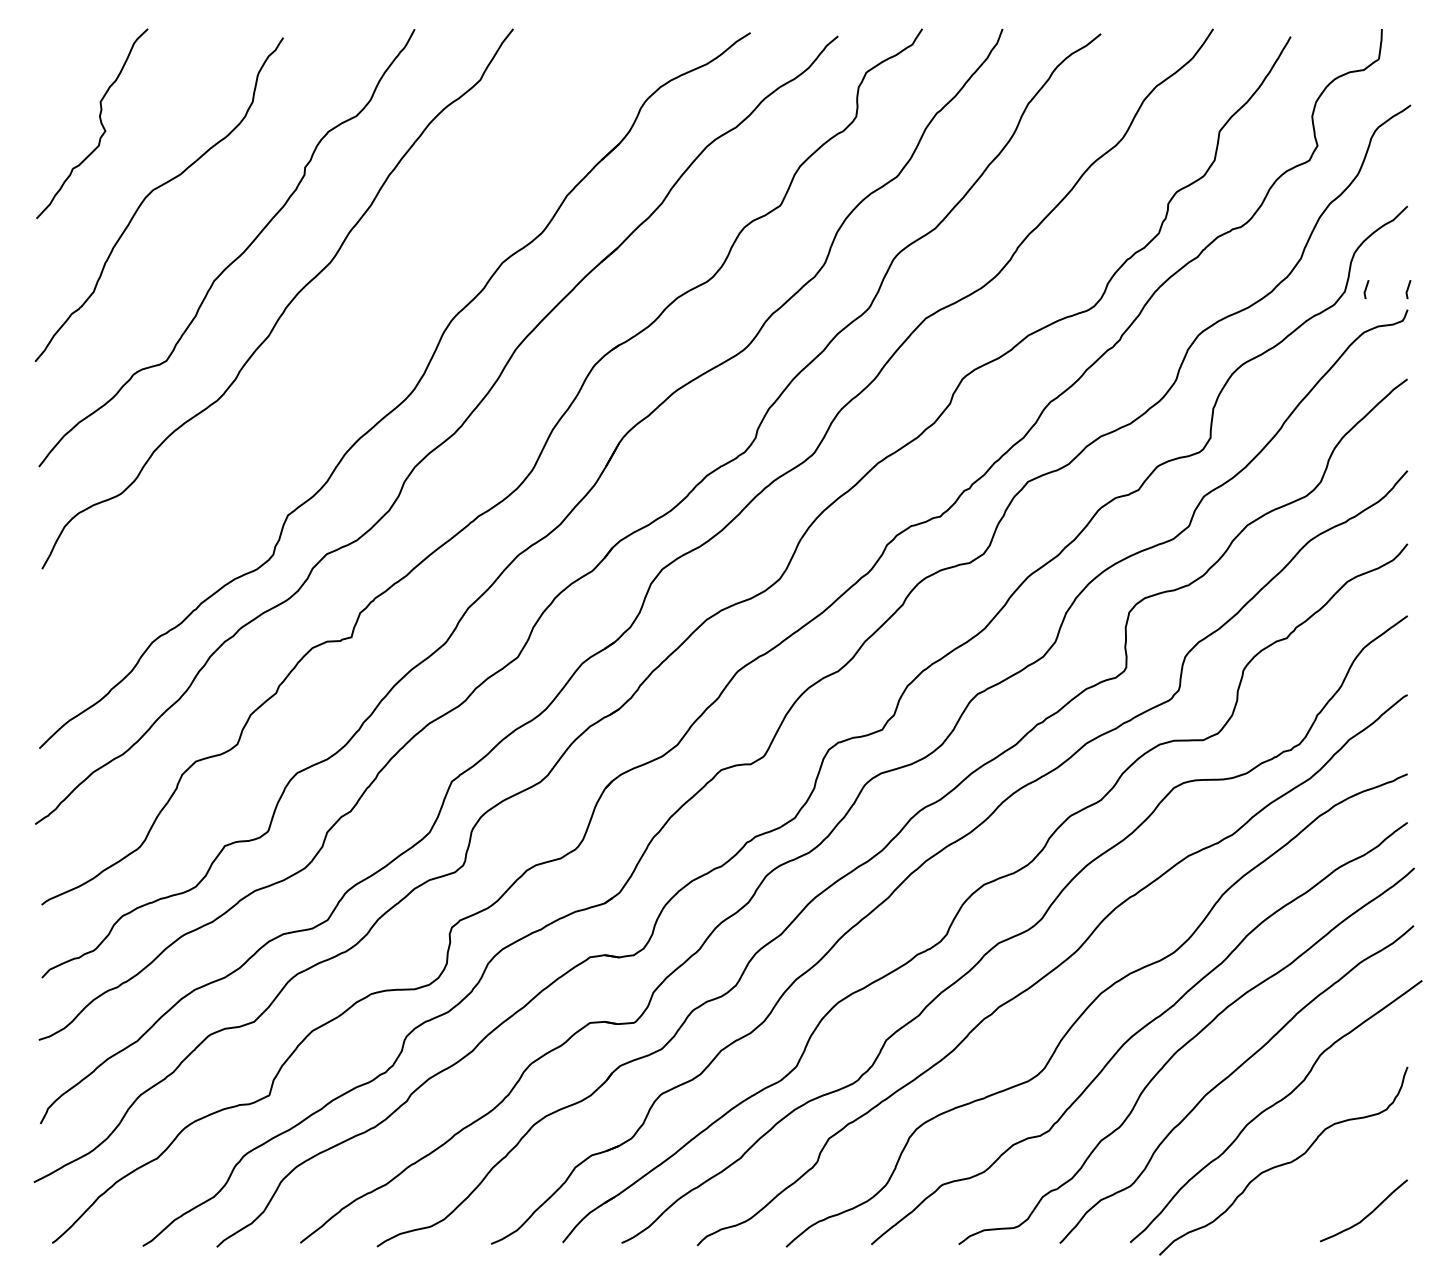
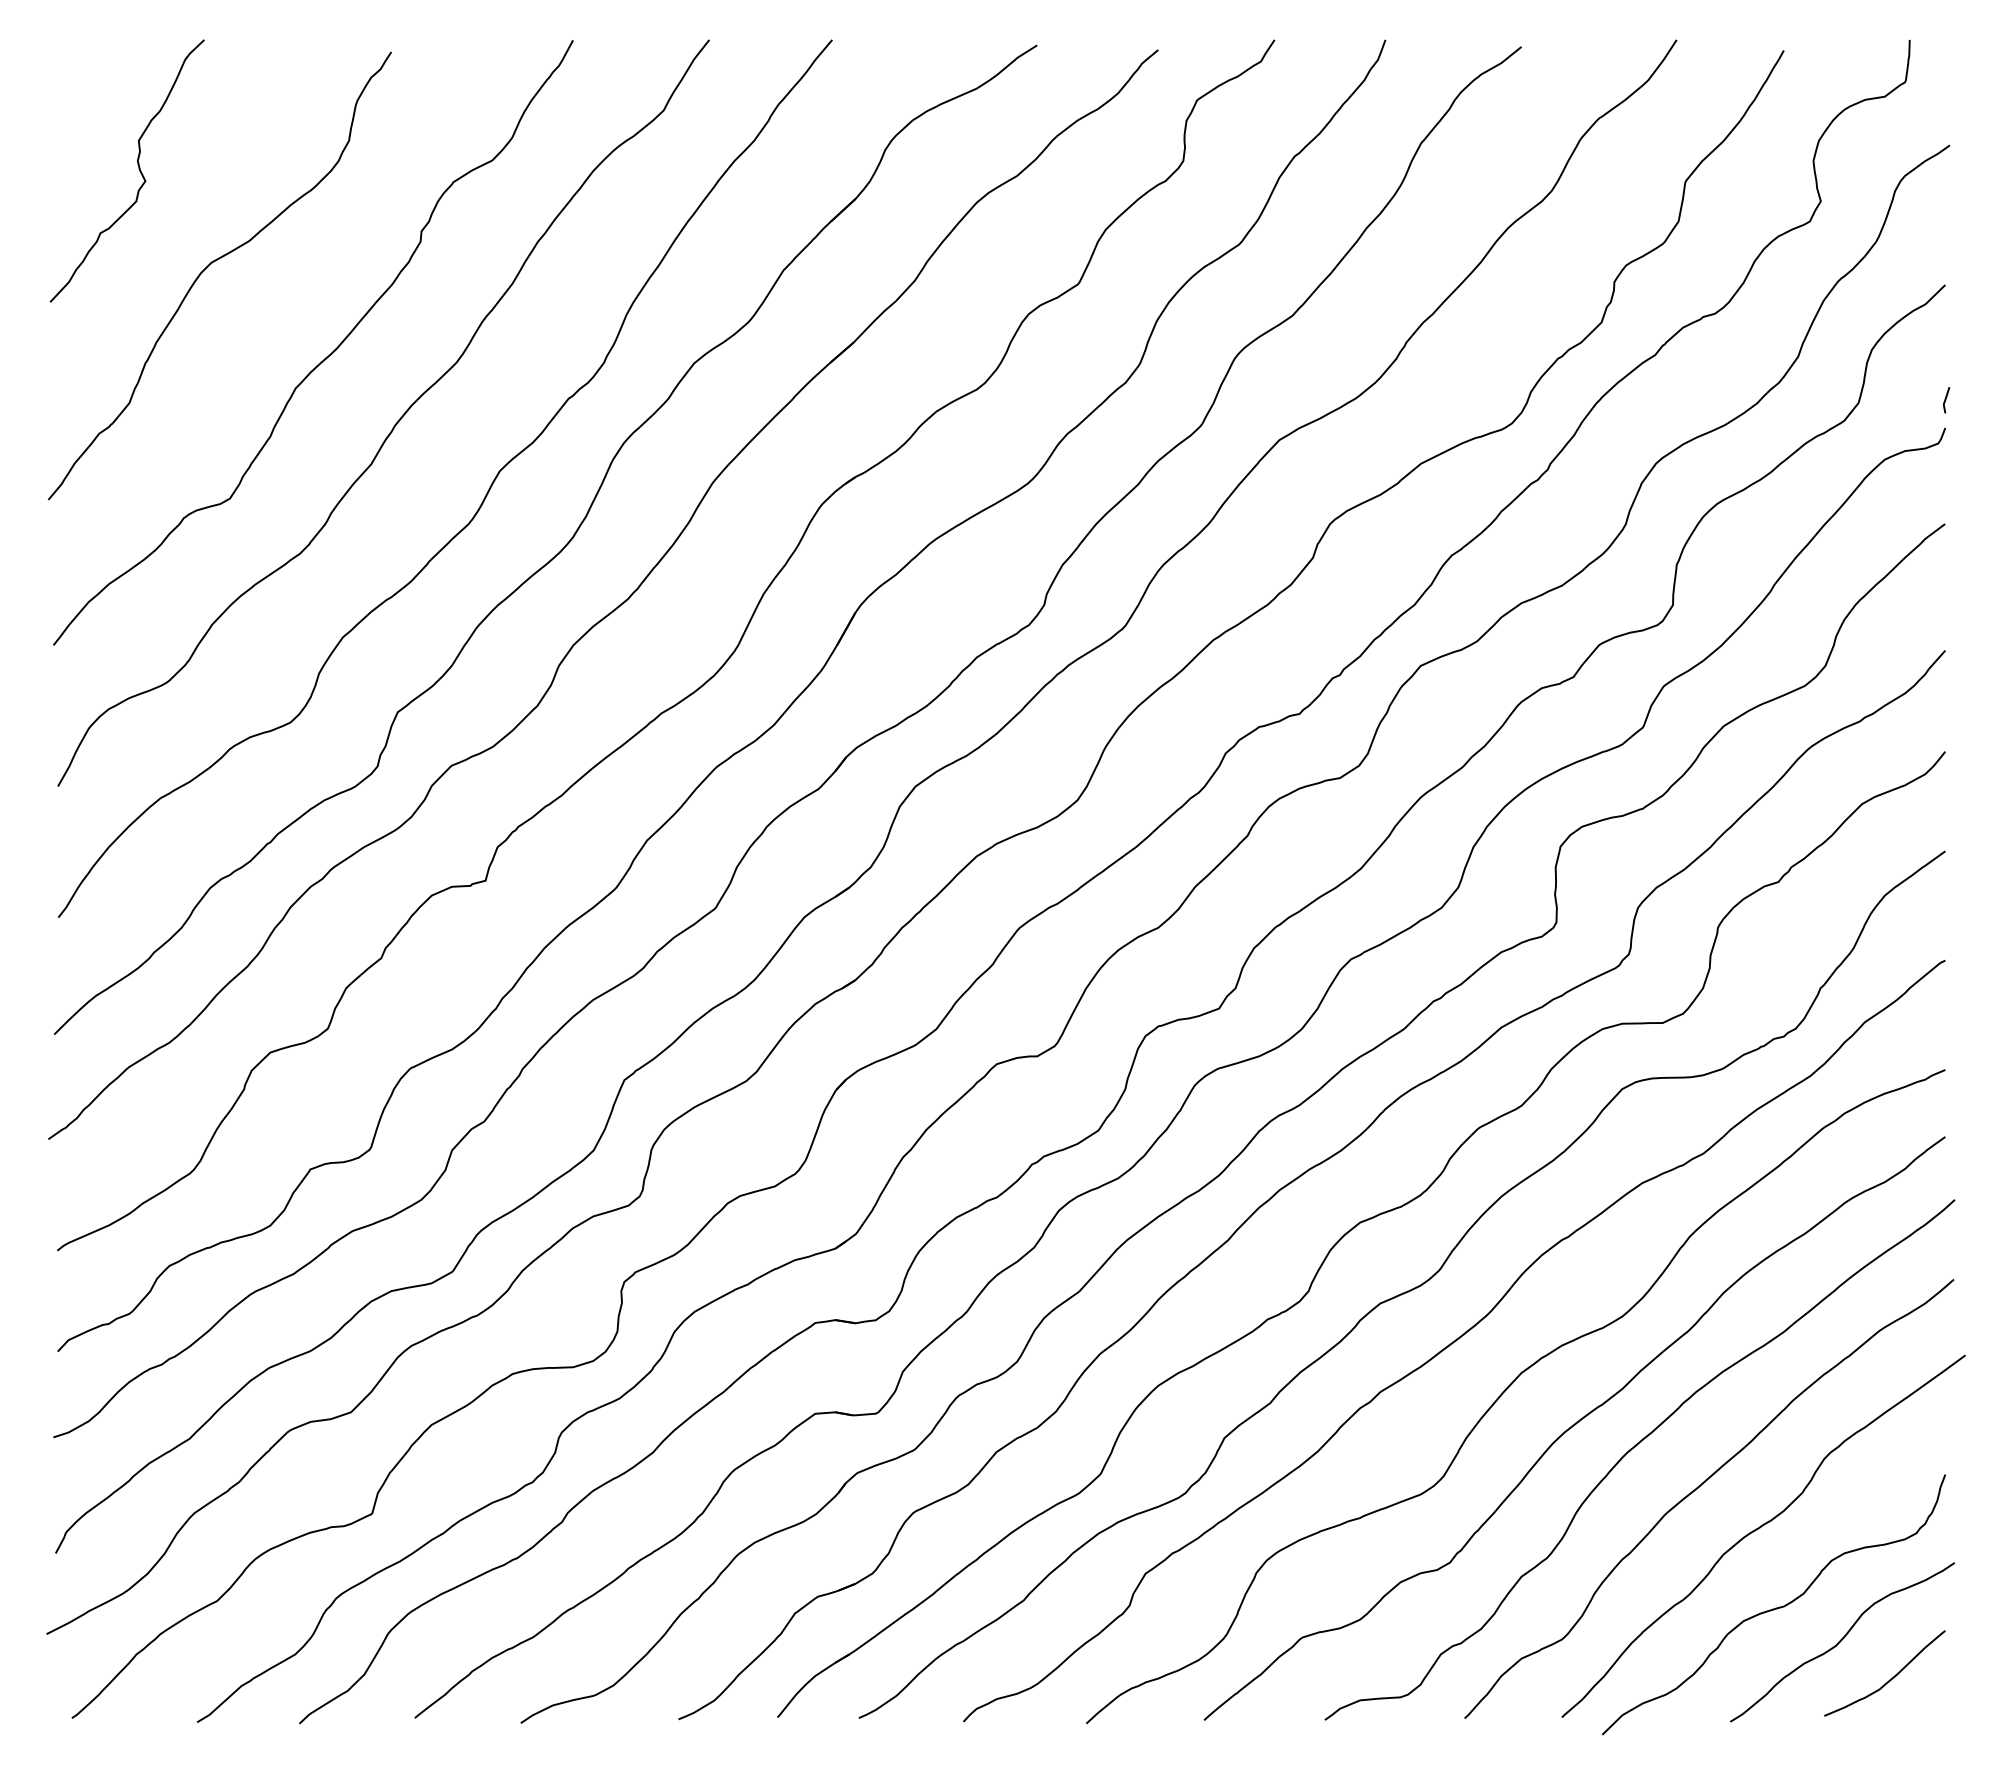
line: (1366, 289) -> (1888, 400), removed
curve: (350, 360) -> (483, 498), added
curve: (1332, 1187) -> (1841, 1641), added

